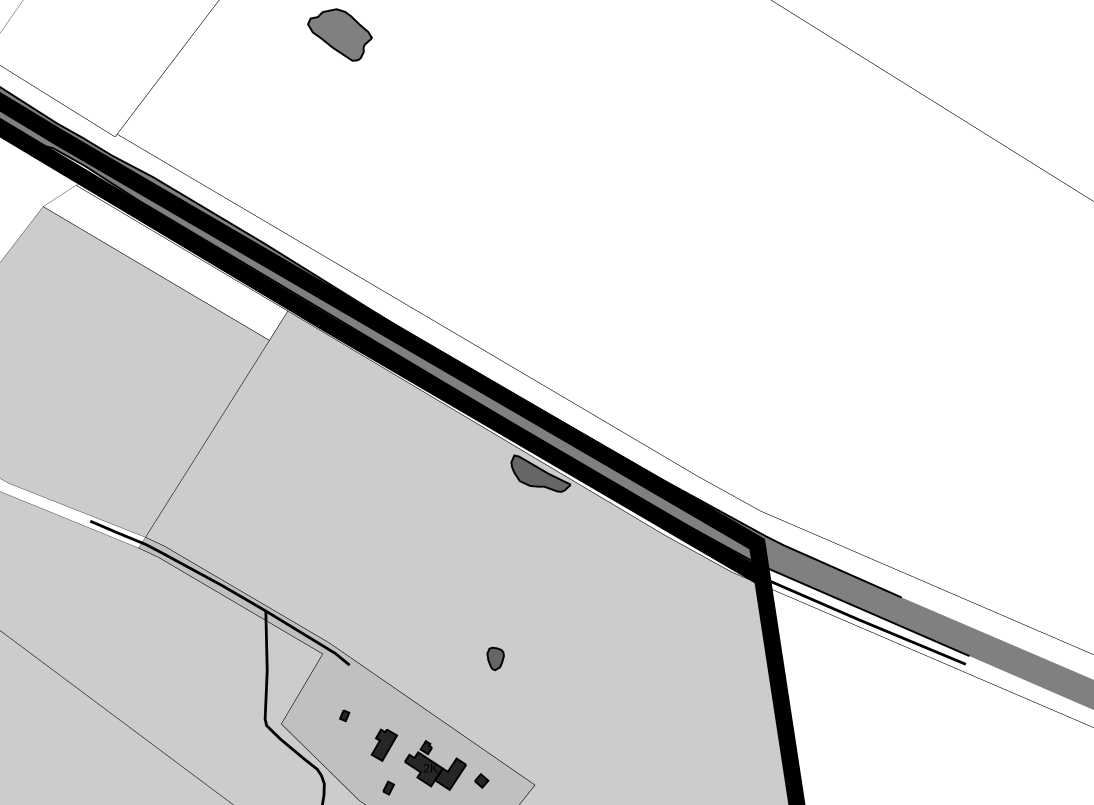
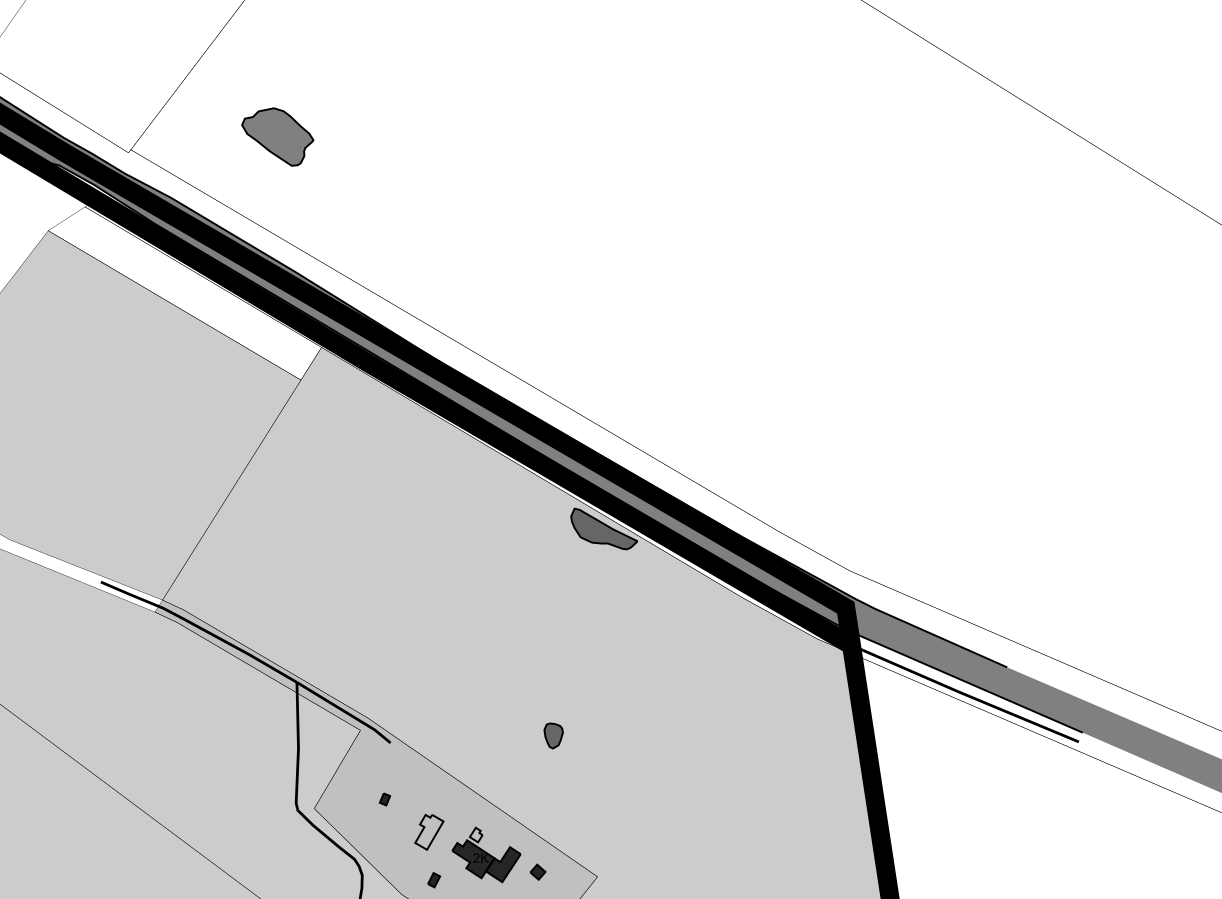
part: (339, 34) -> (277, 136), moved
fill: (384, 744) -> (429, 831), removed
fill: (425, 747) -> (475, 834), removed

